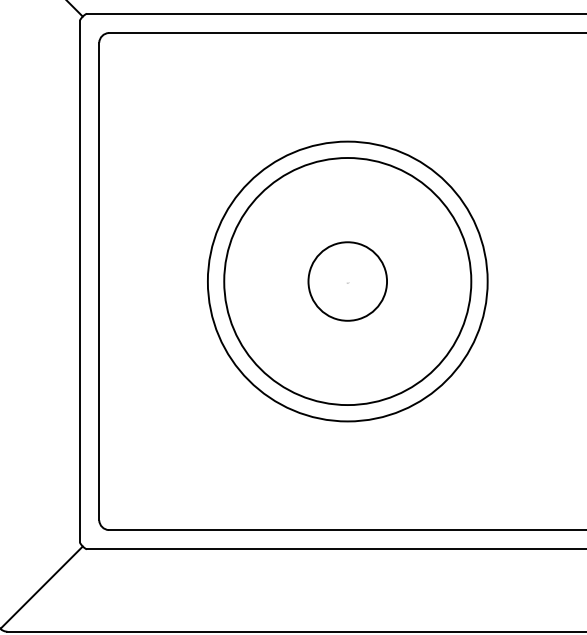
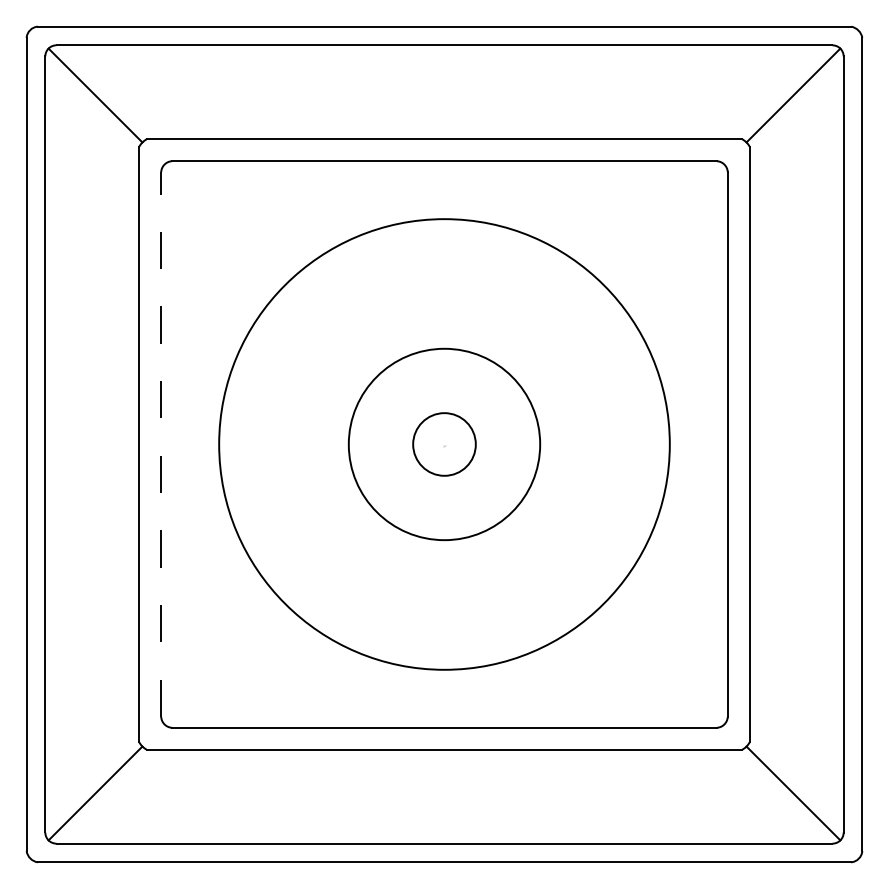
line: (99, 280) -> (161, 443), solid -> dashed
circle: (347, 281) -> (444, 444), size x0.6
circle: (347, 281) -> (444, 444), size x0.7
circle: (347, 281) -> (444, 444), size x1.6

